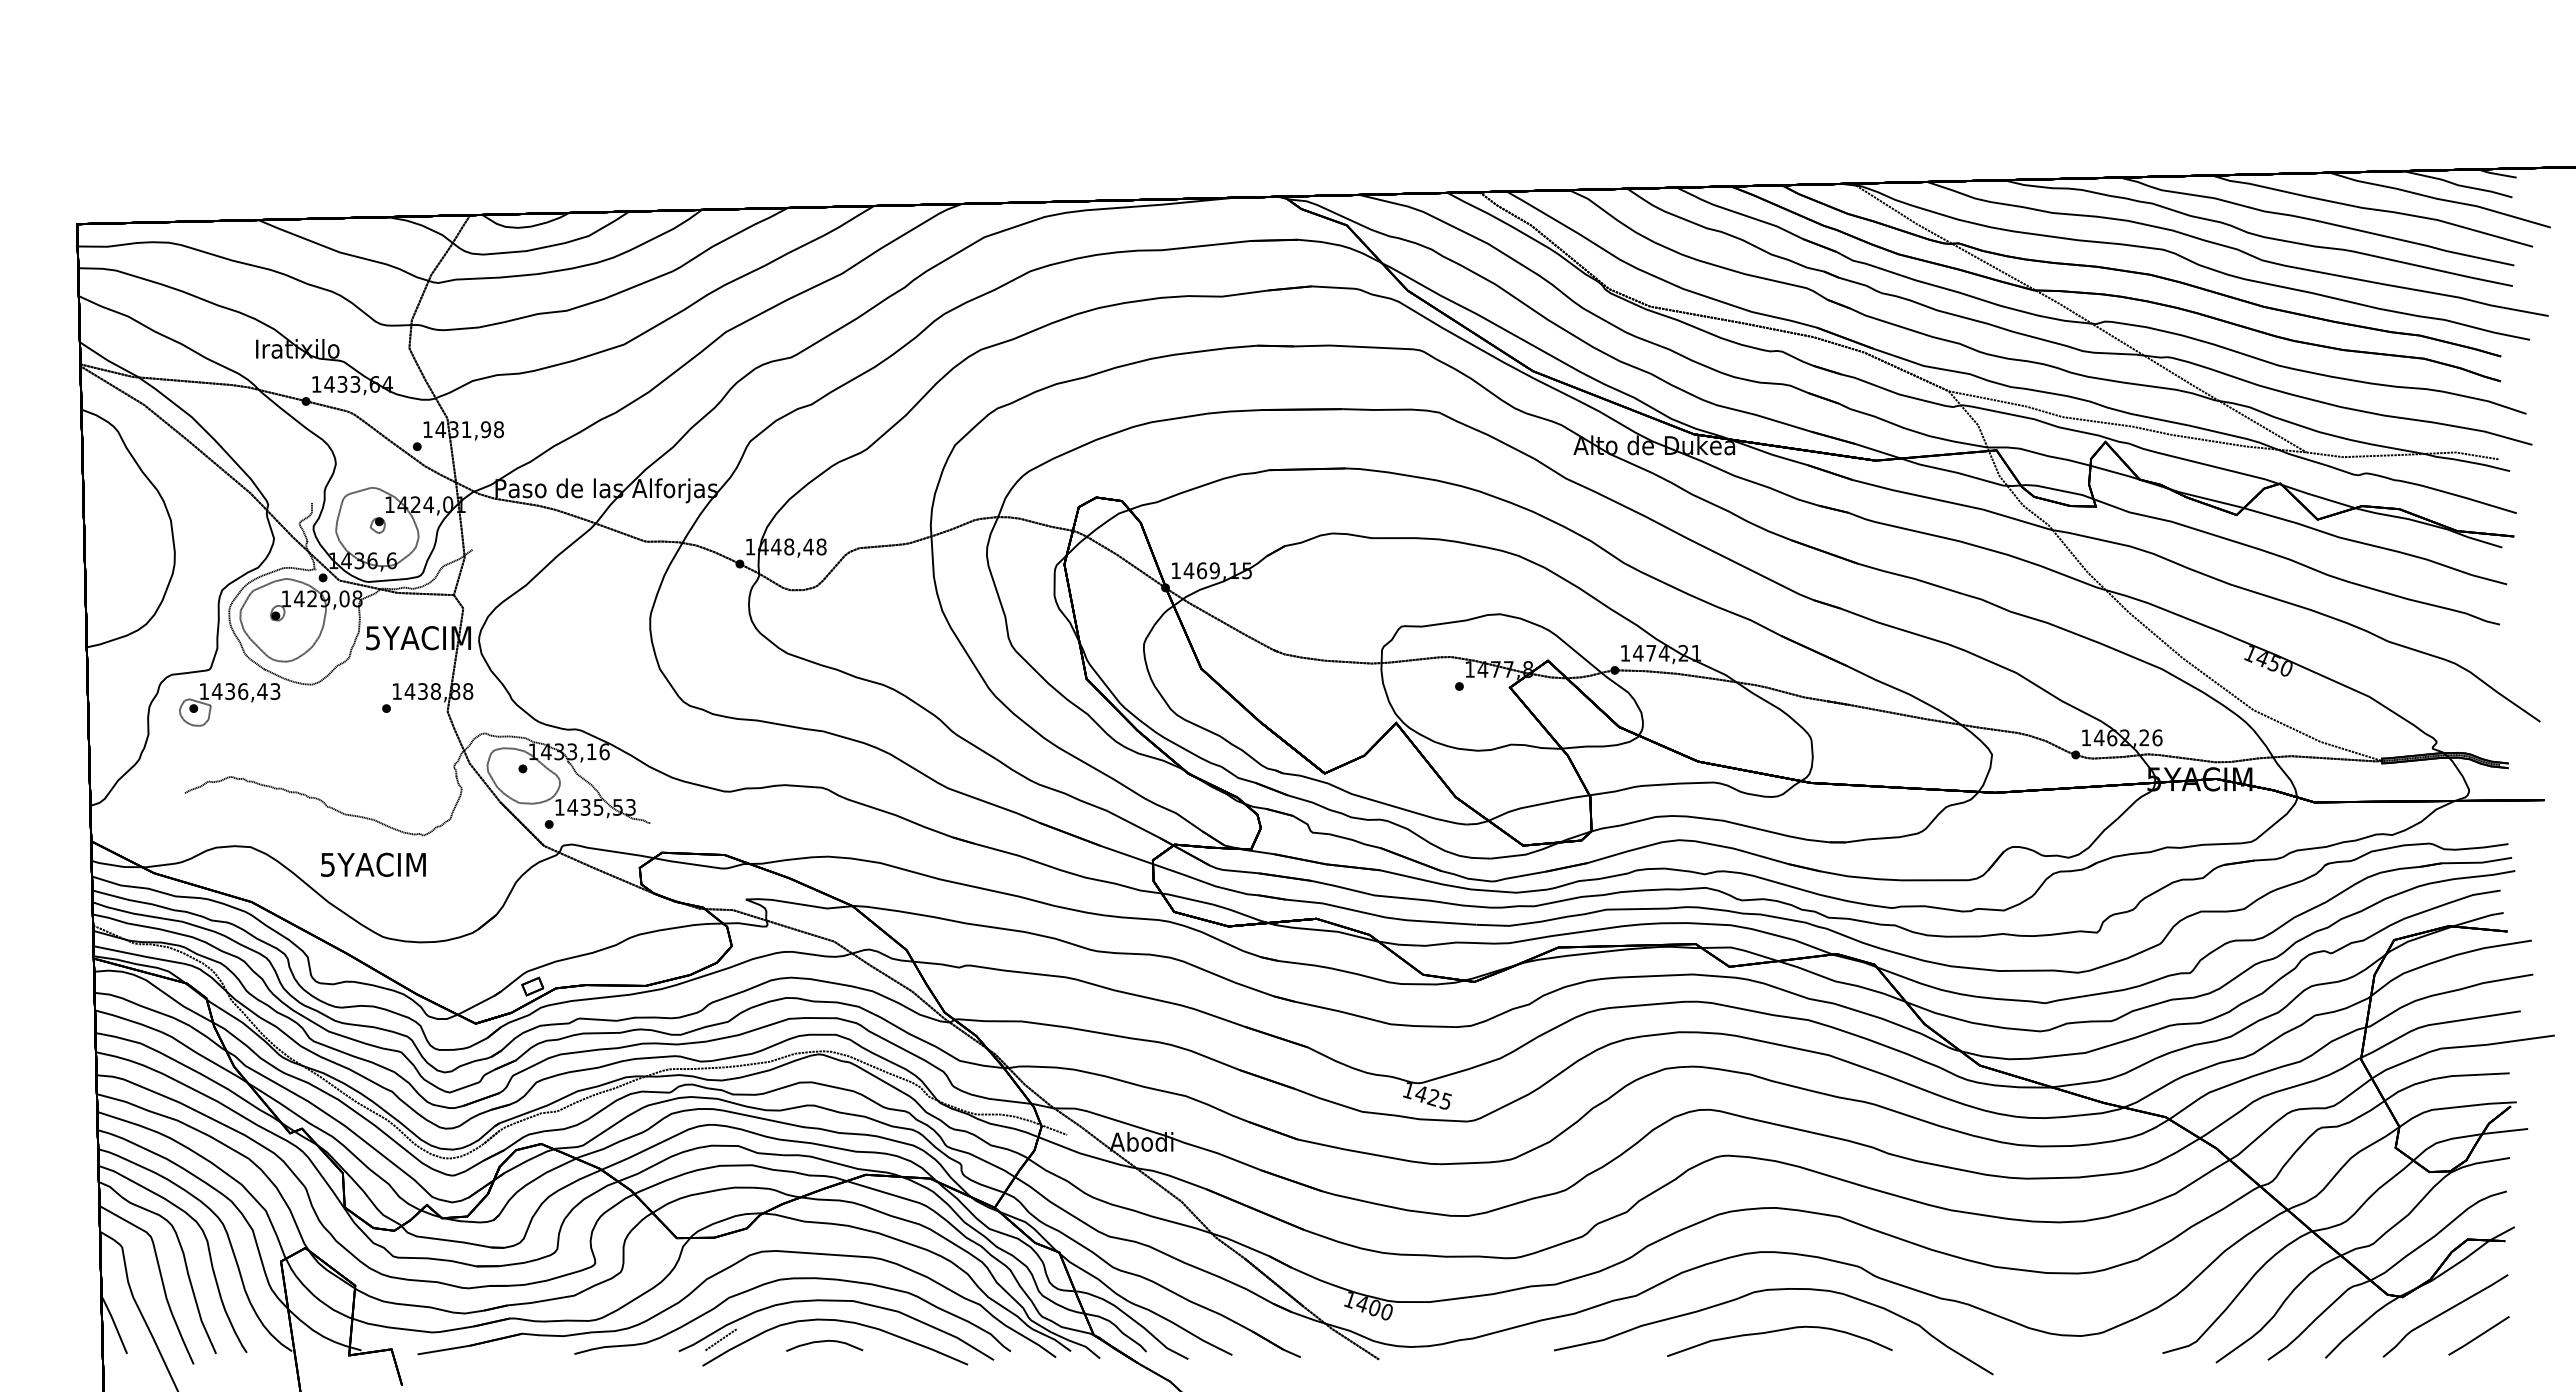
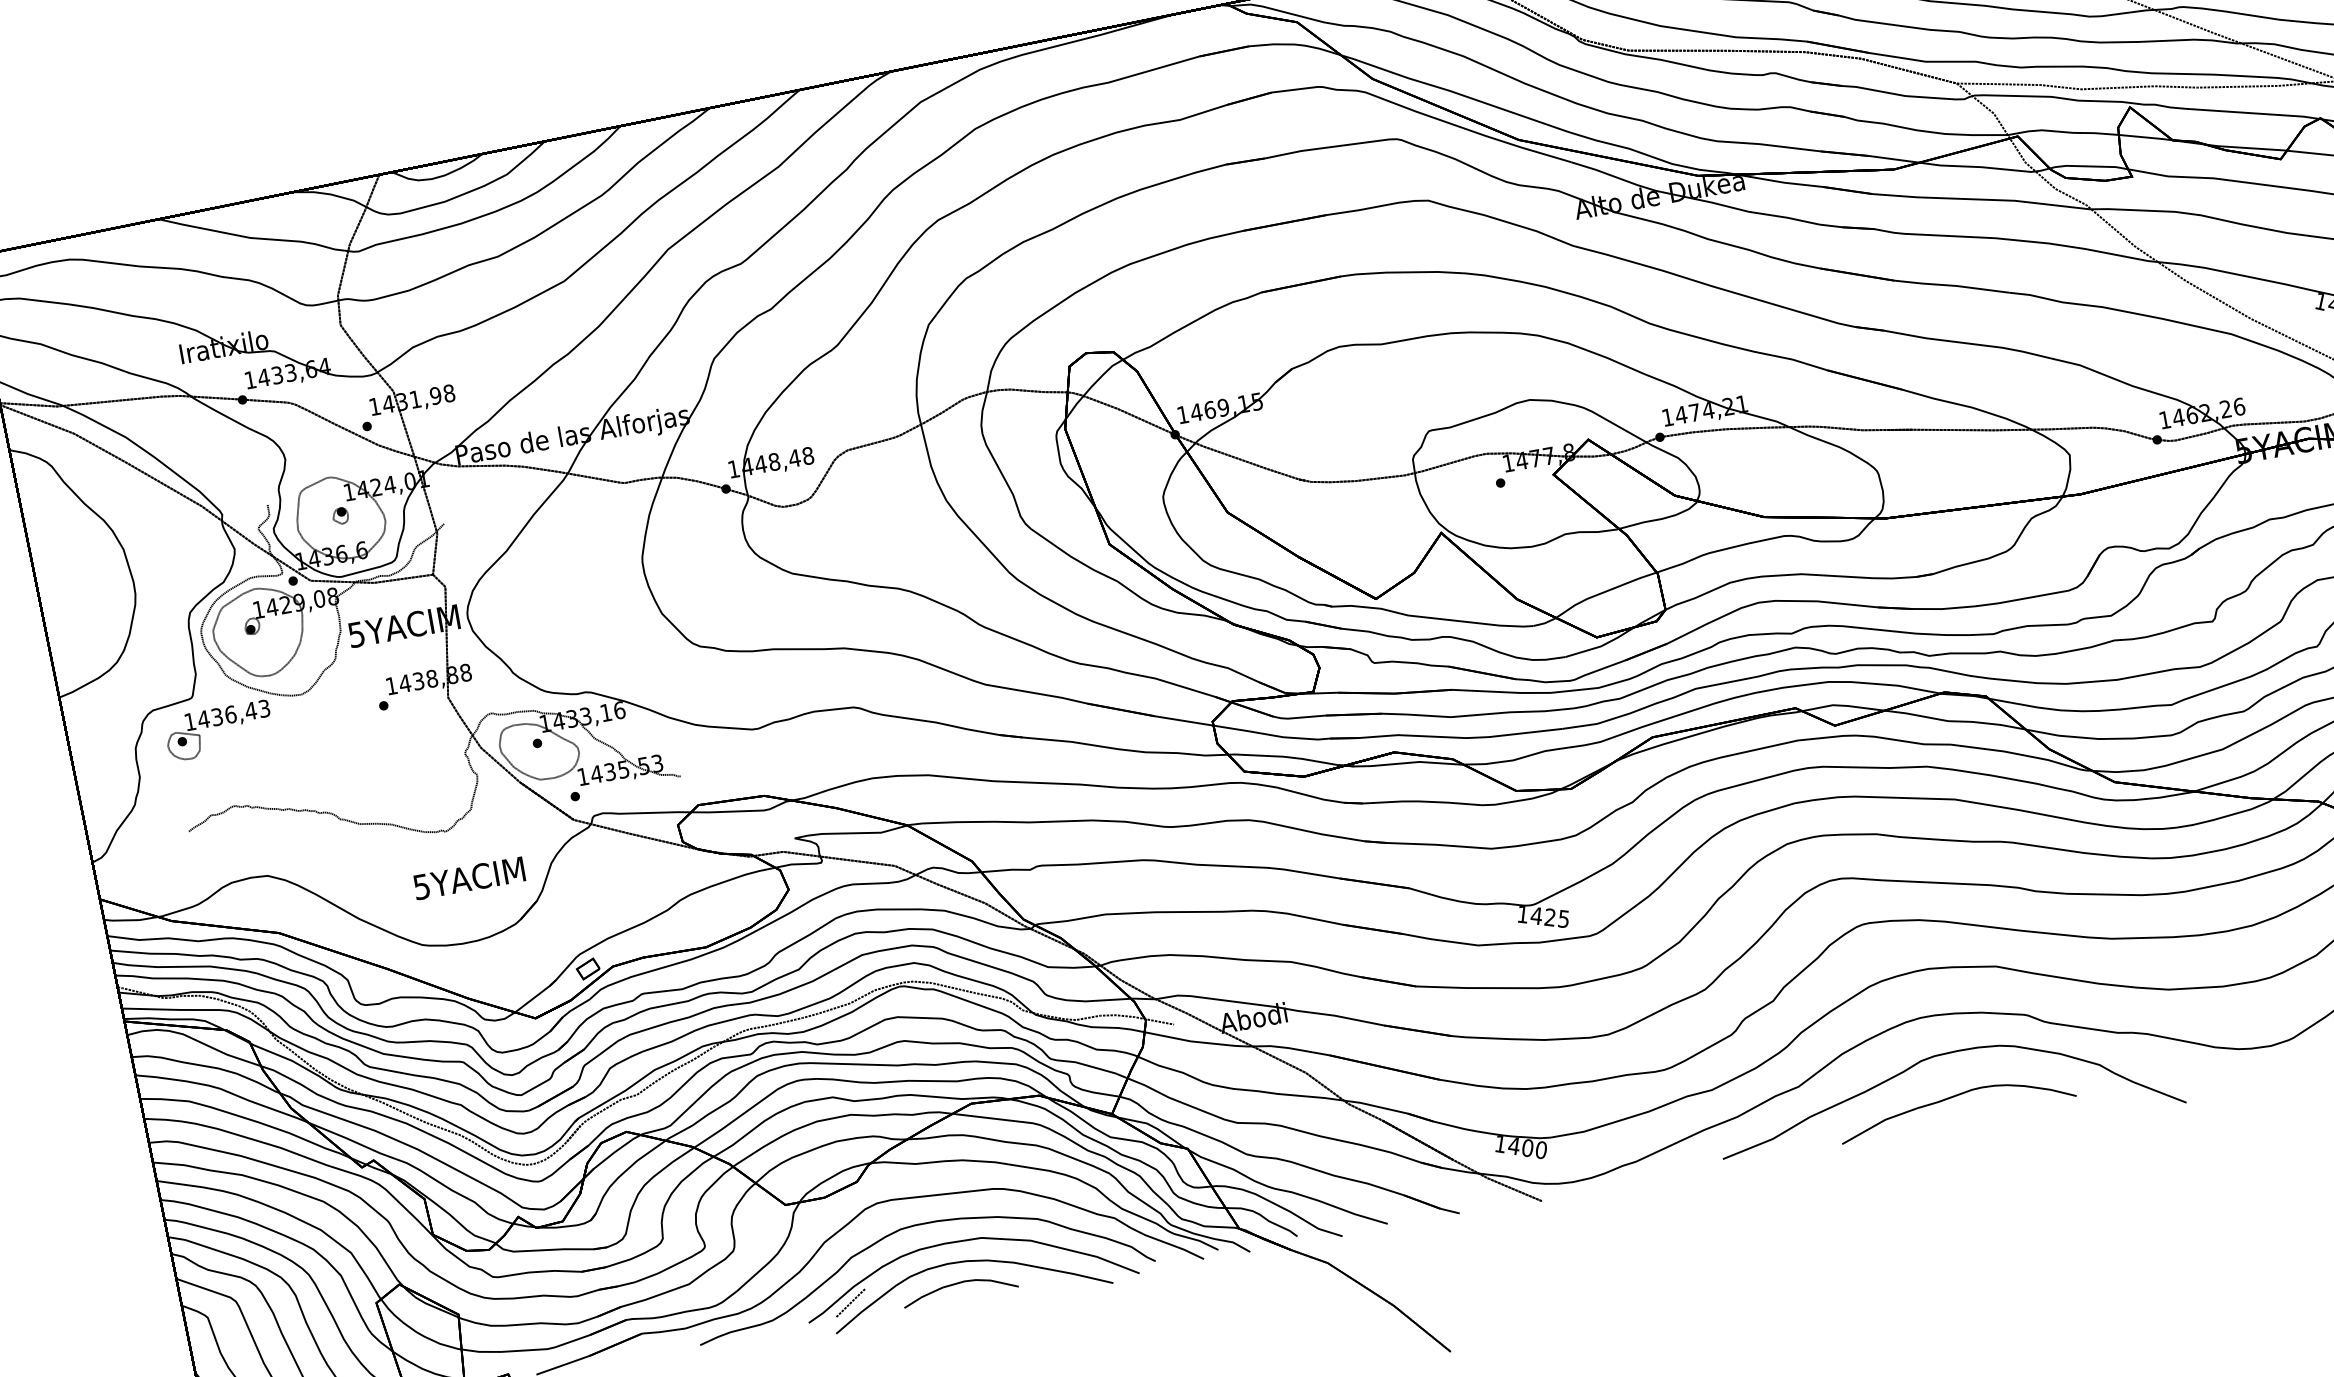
text: (373, 864) -> (469, 878), moved
part: (824, 1345) -> (959, 1289), size x1.43

